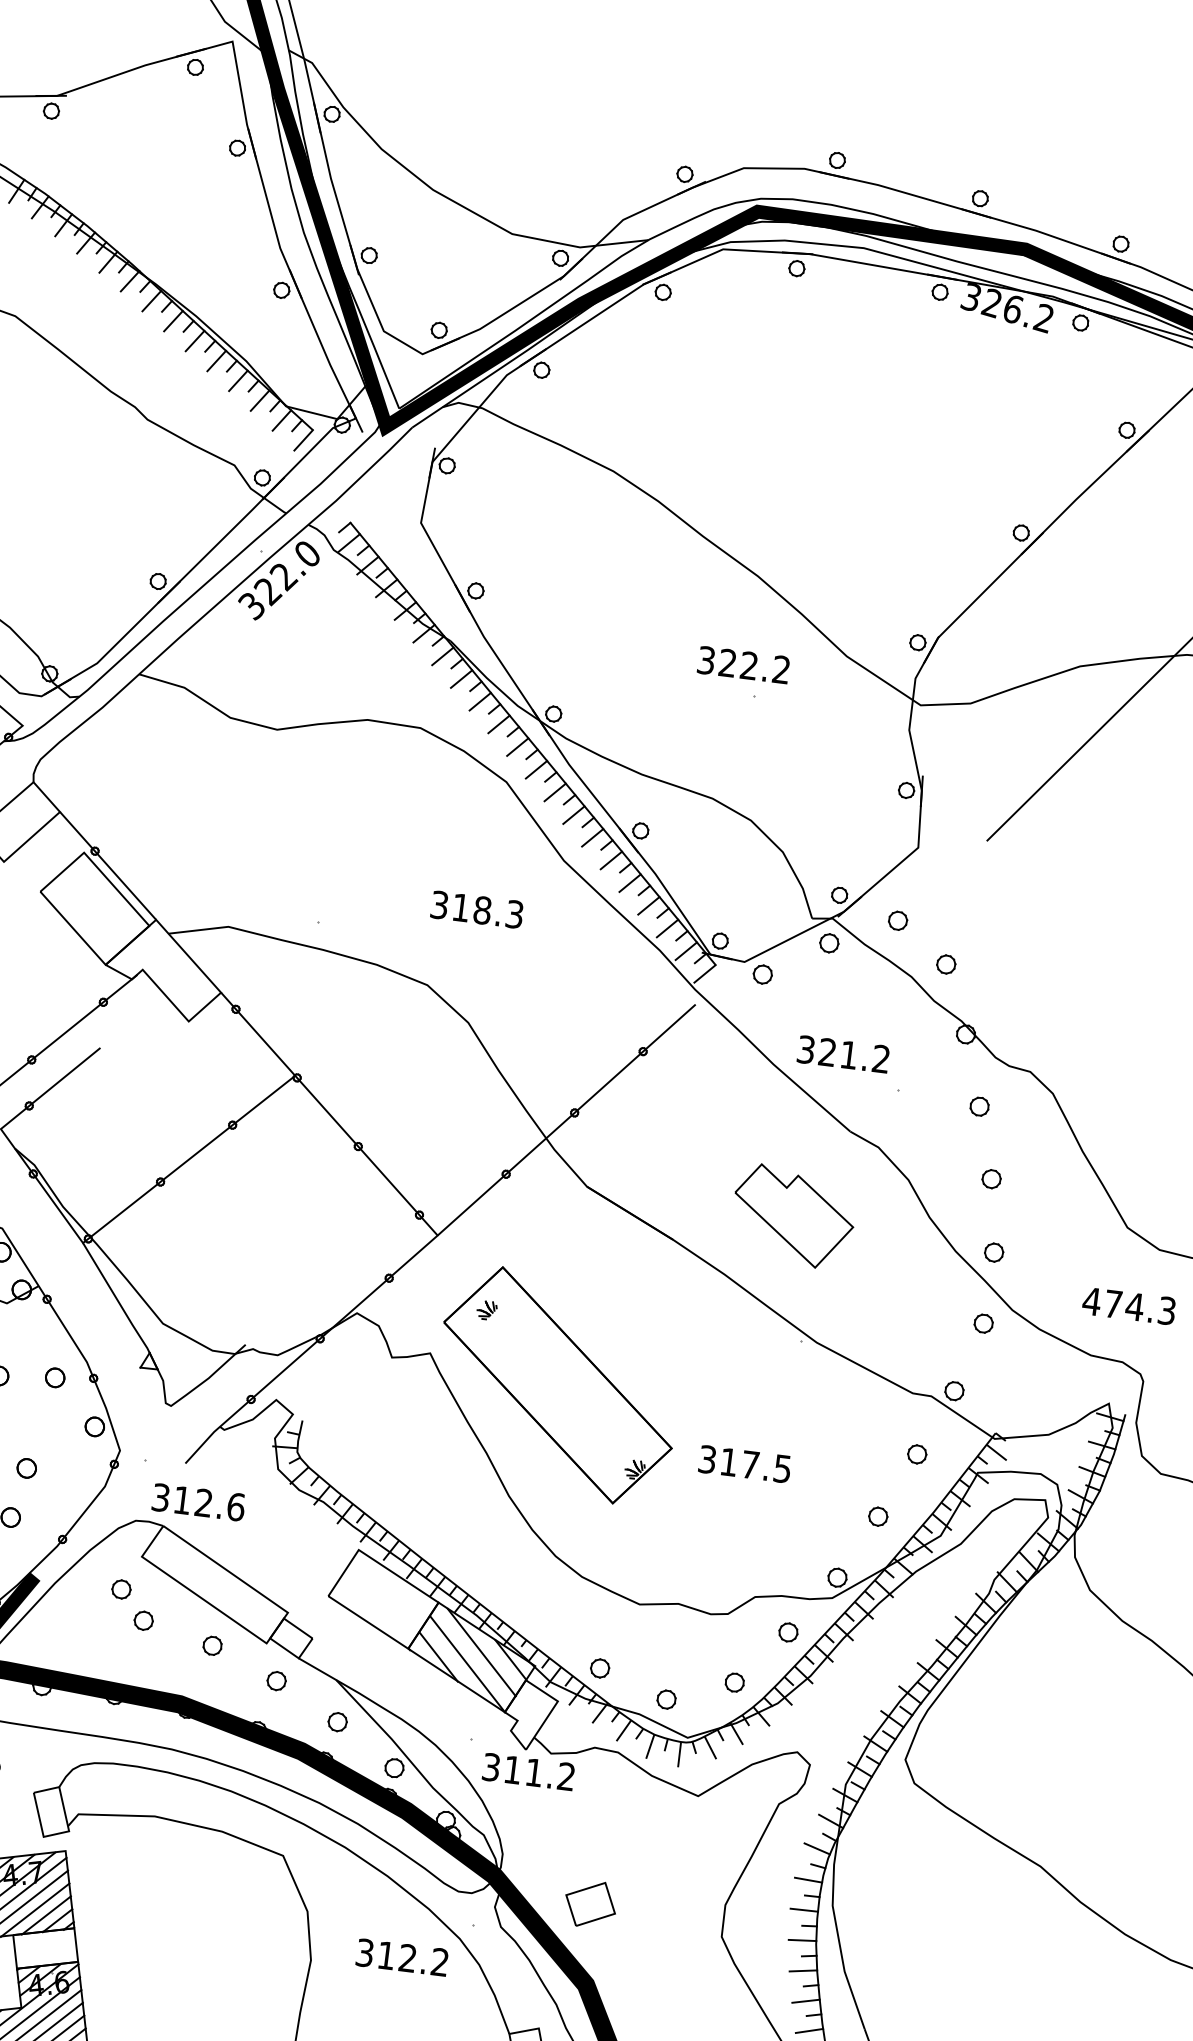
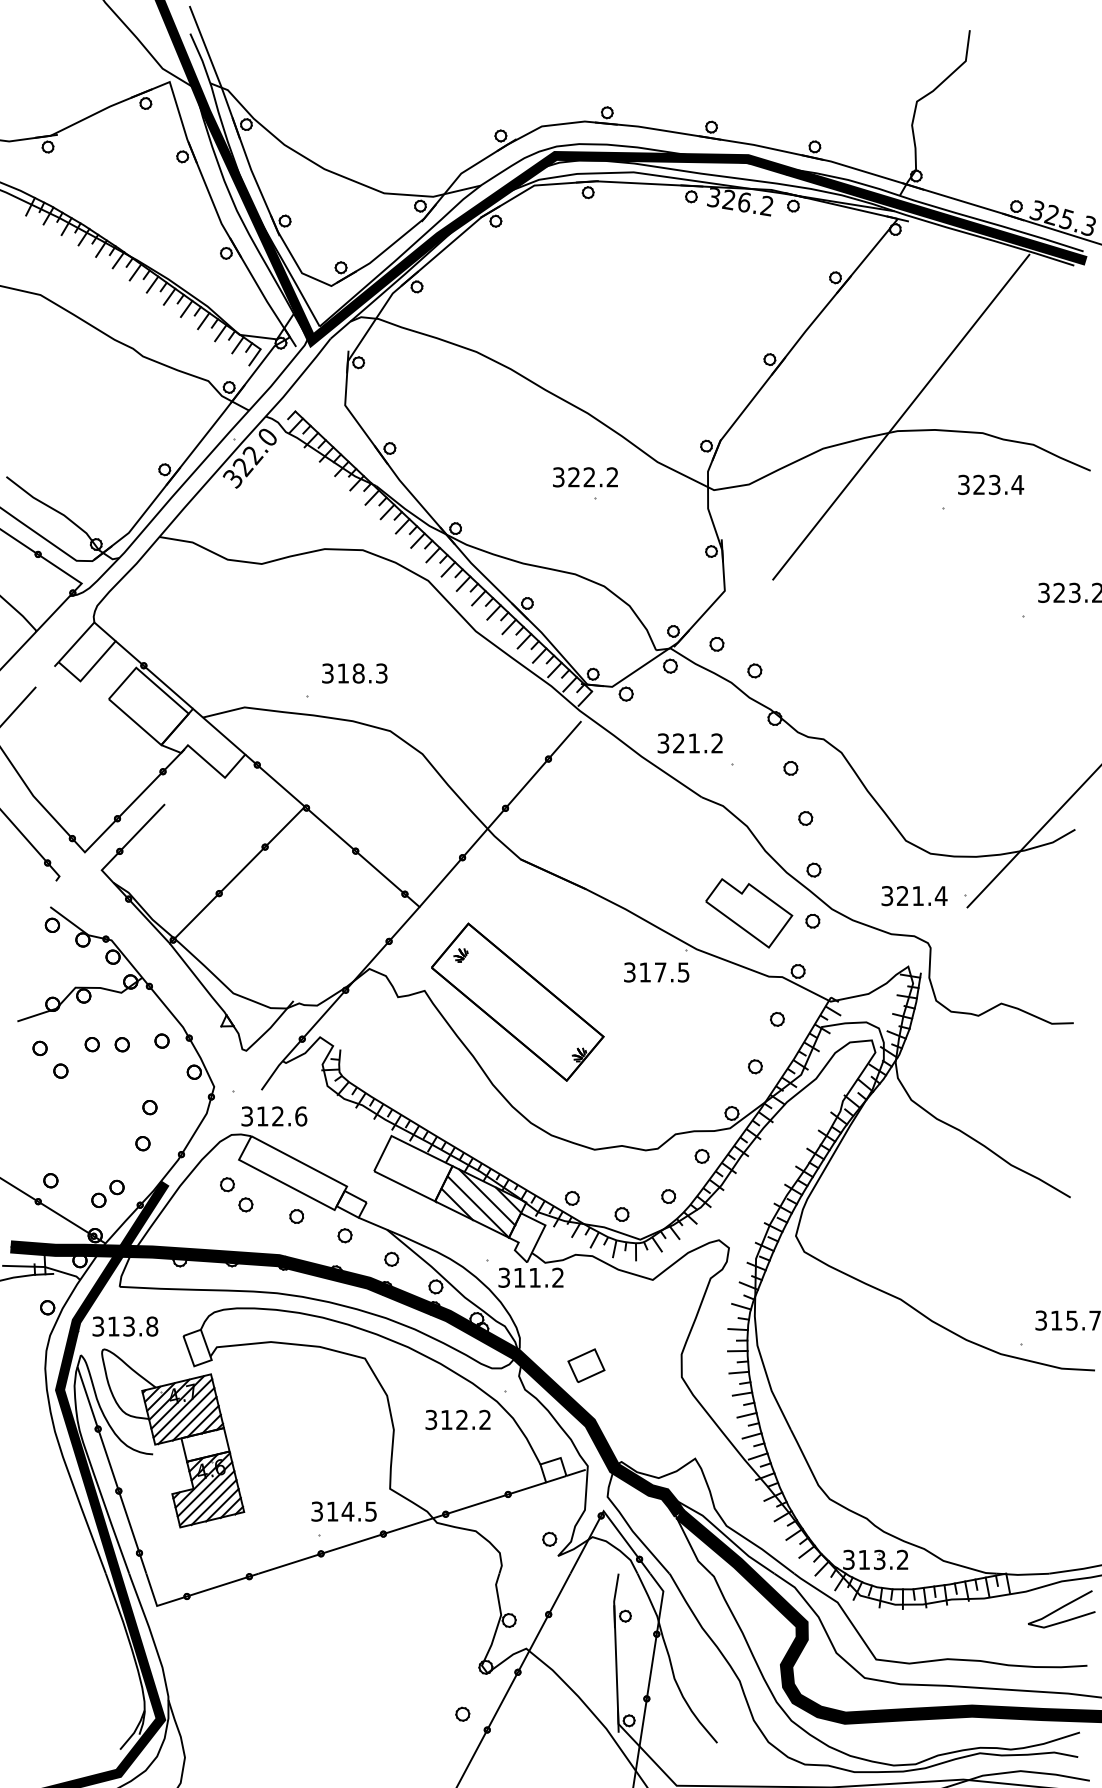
text: (476, 909) -> (354, 673), moved
part: (793, 1216) -> (749, 913), moved
text: (1129, 1306) -> (914, 896), 474.3 -> 321.4
text: (744, 1464) -> (656, 972), moved

